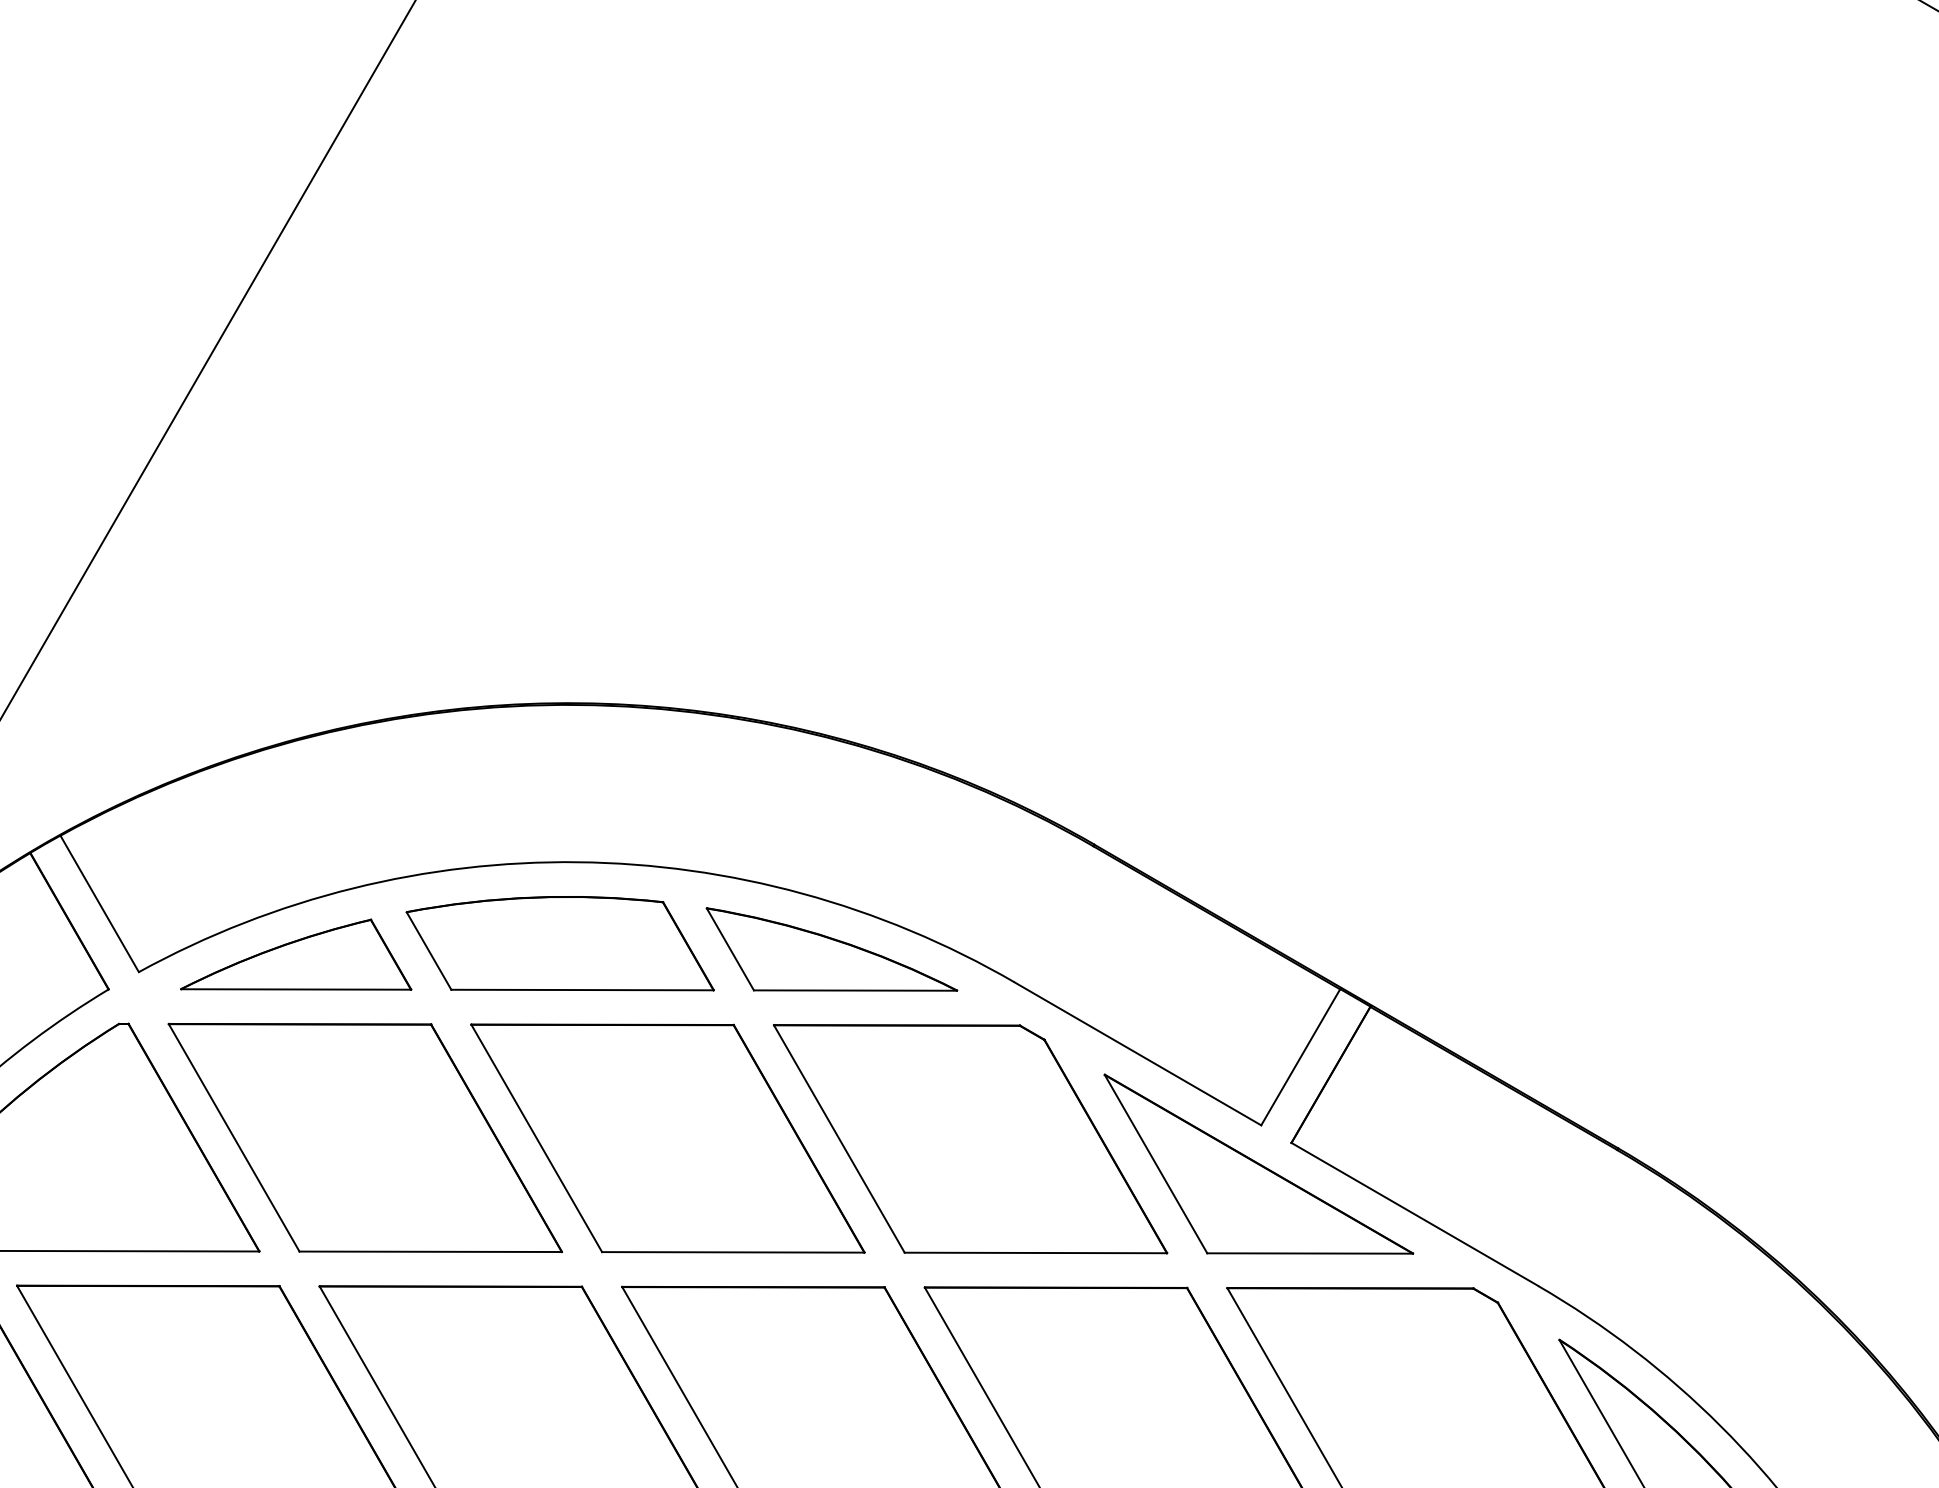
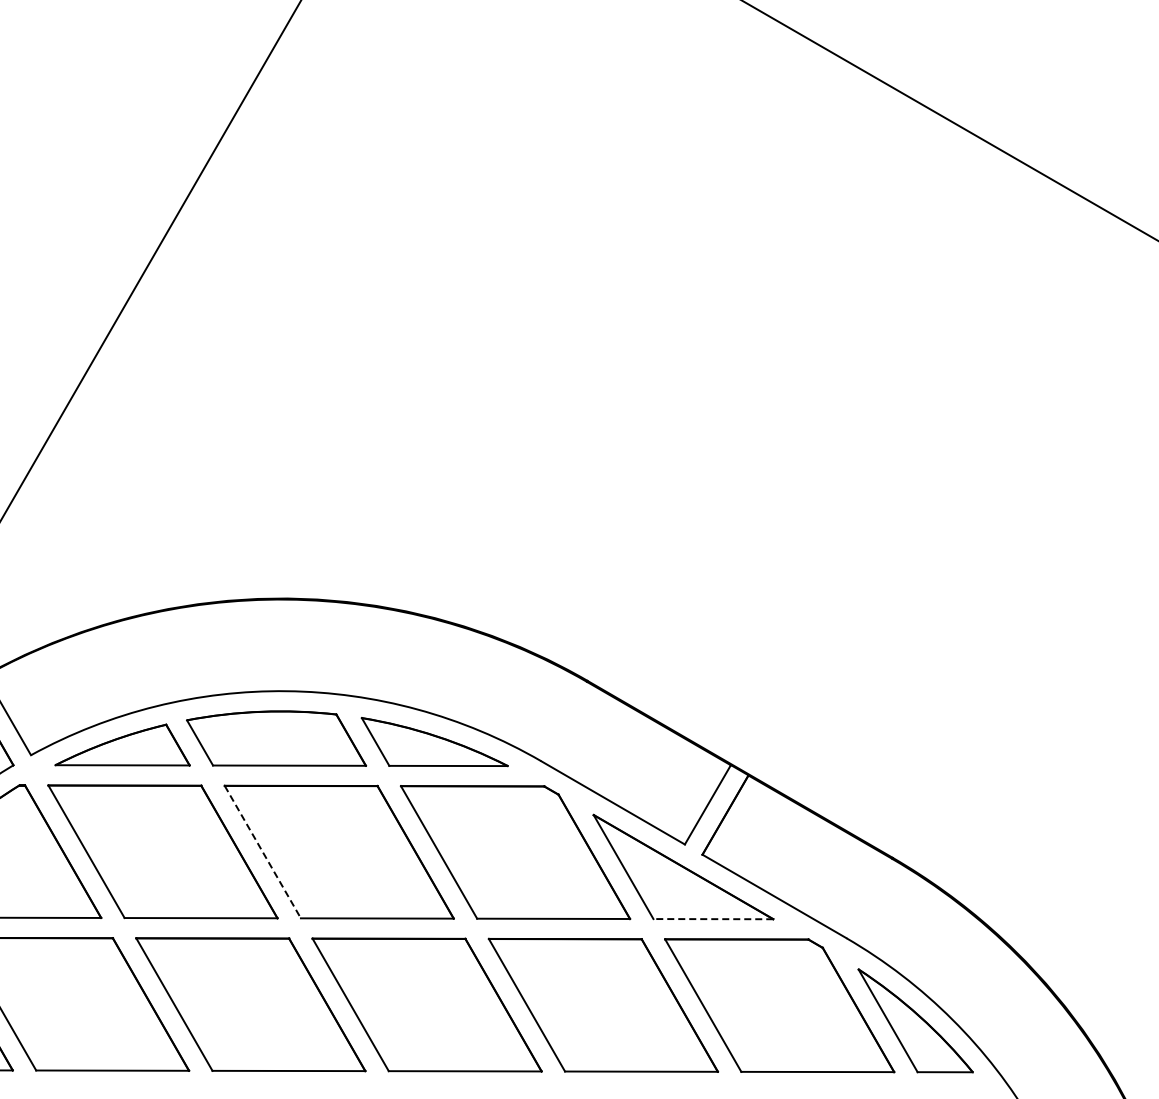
line: (537, 1139) -> (263, 852), solid -> dashed
line: (1310, 1254) -> (713, 919), solid -> dashed

